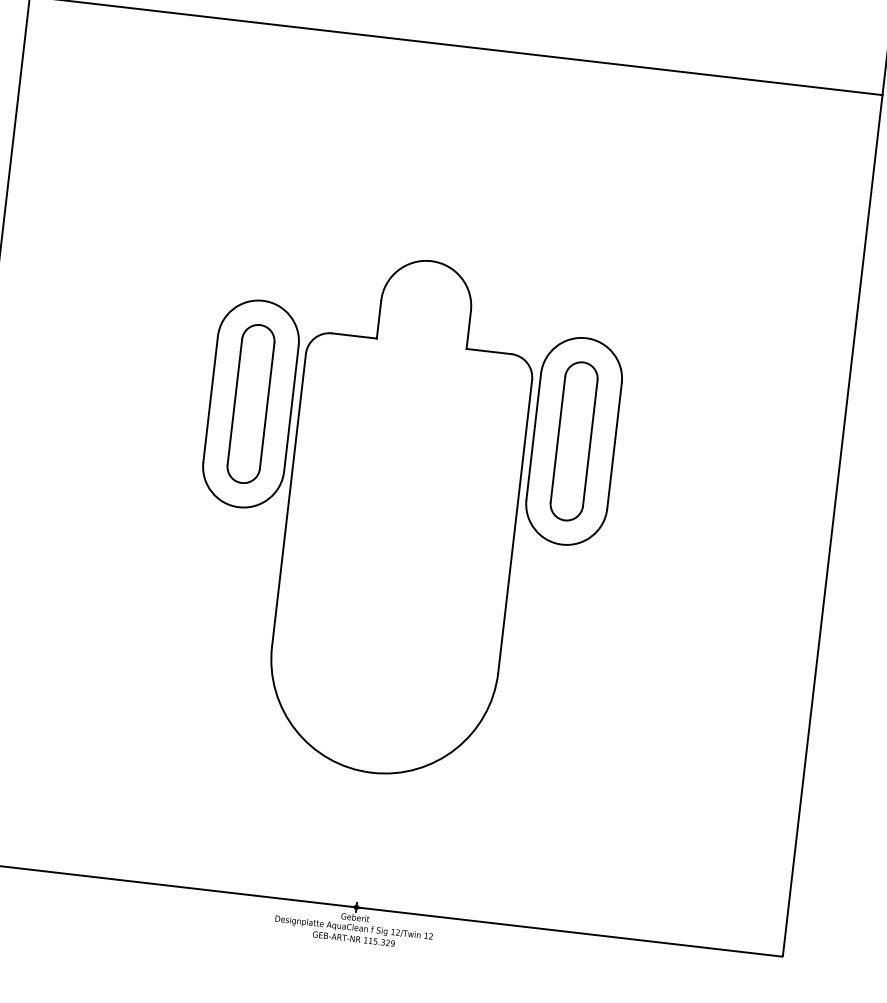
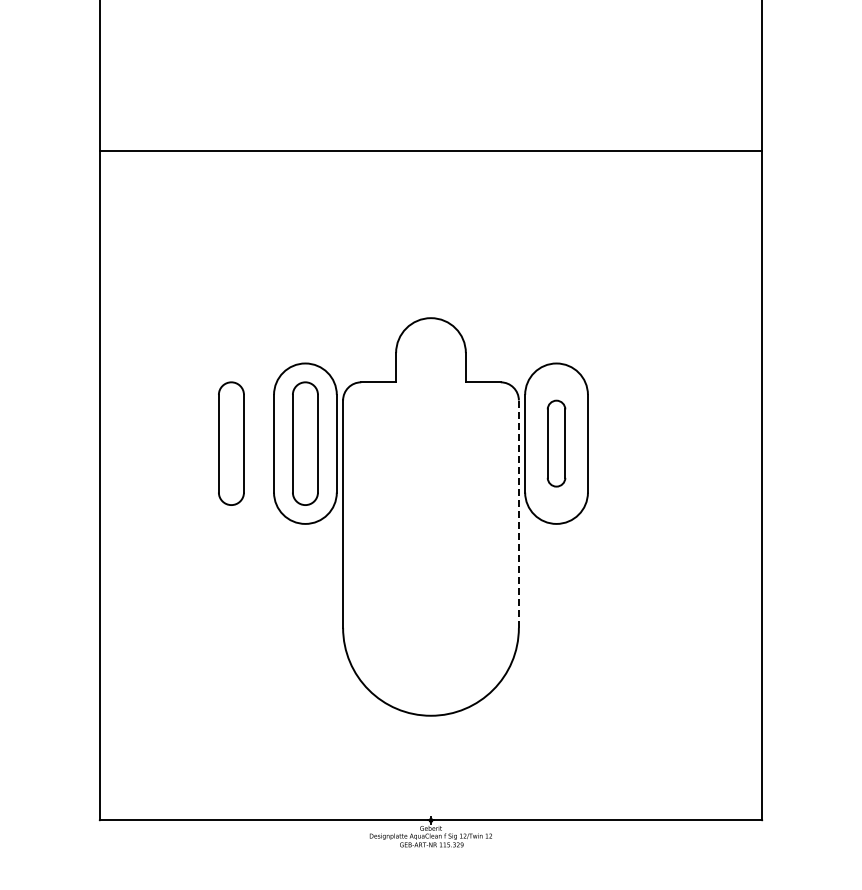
part: (155, 392) -> (231, 443), added
part: (574, 441) -> (556, 443), size x0.7
line: (514, 526) -> (518, 514), solid -> dashed

